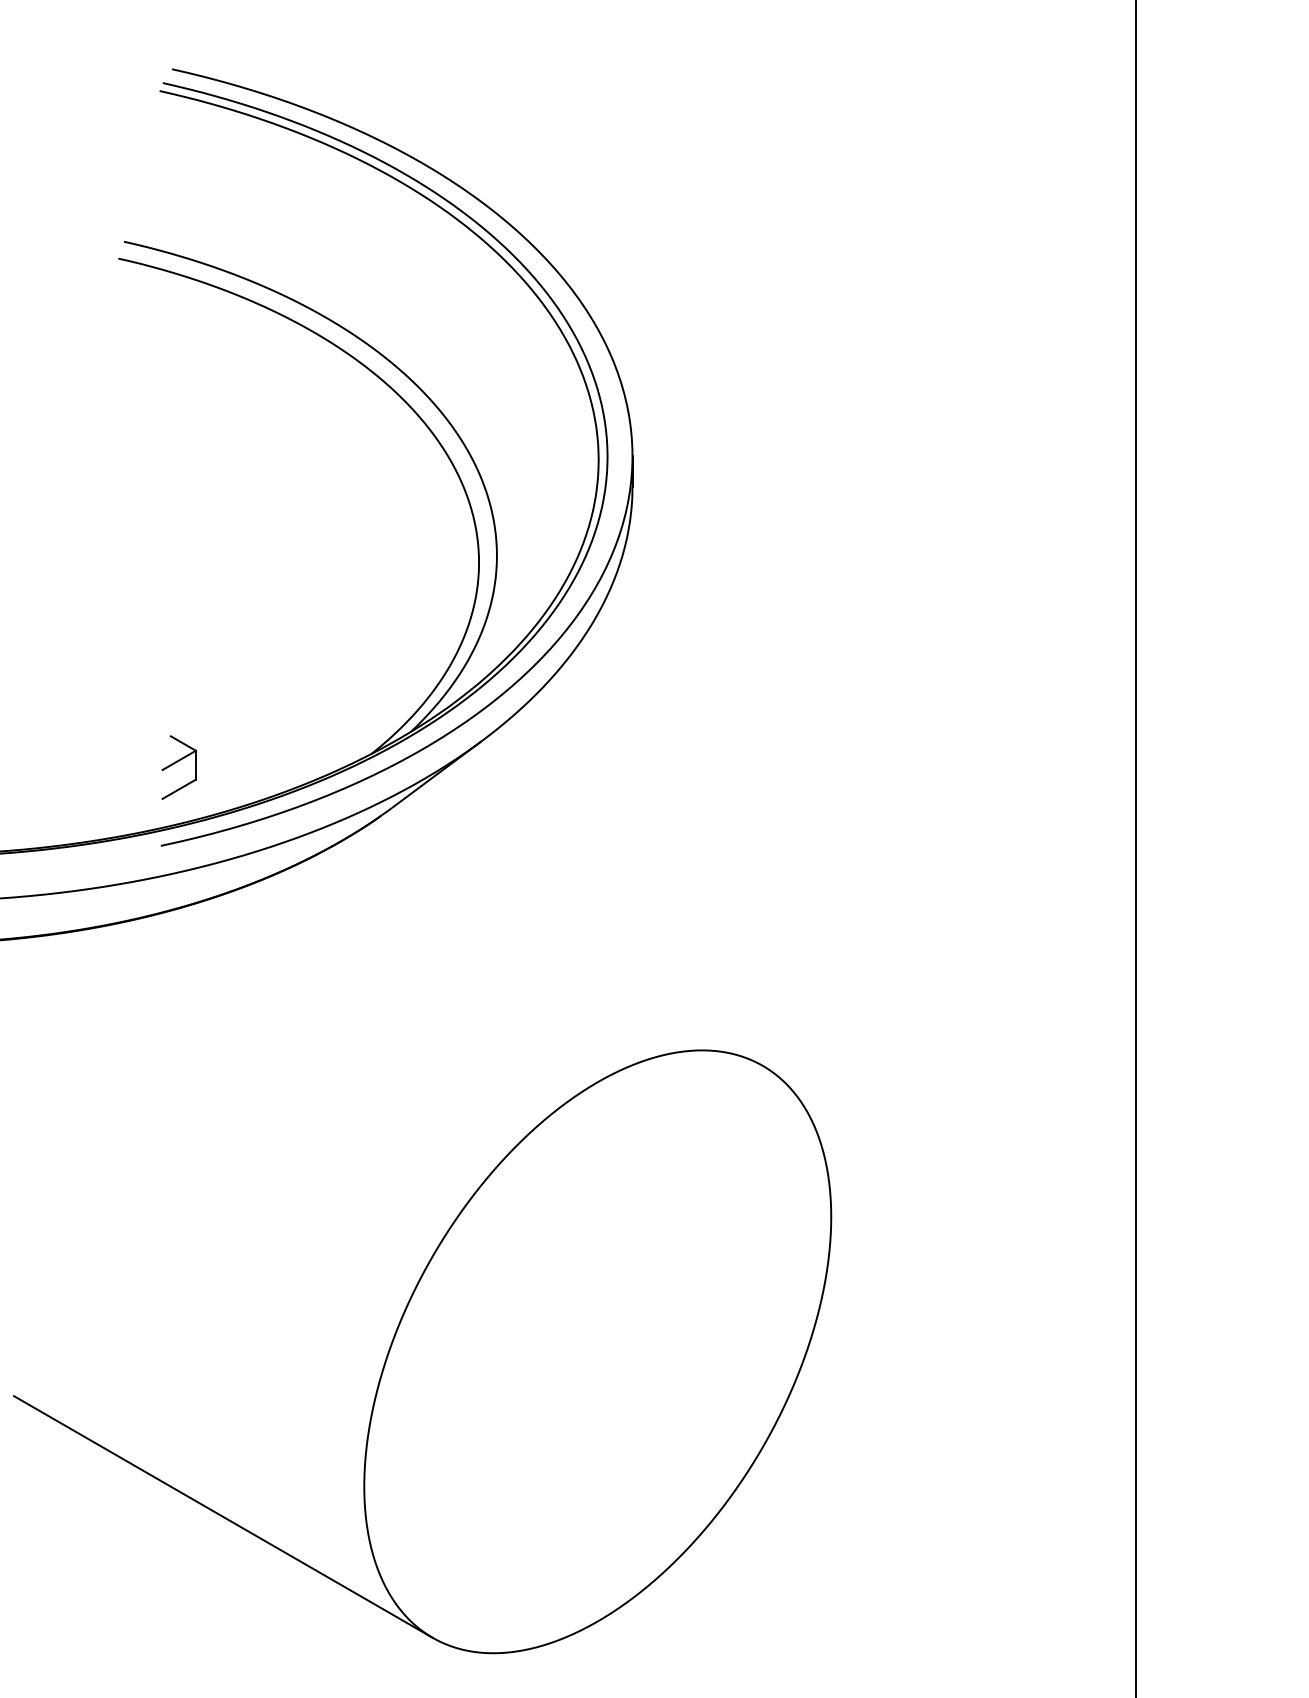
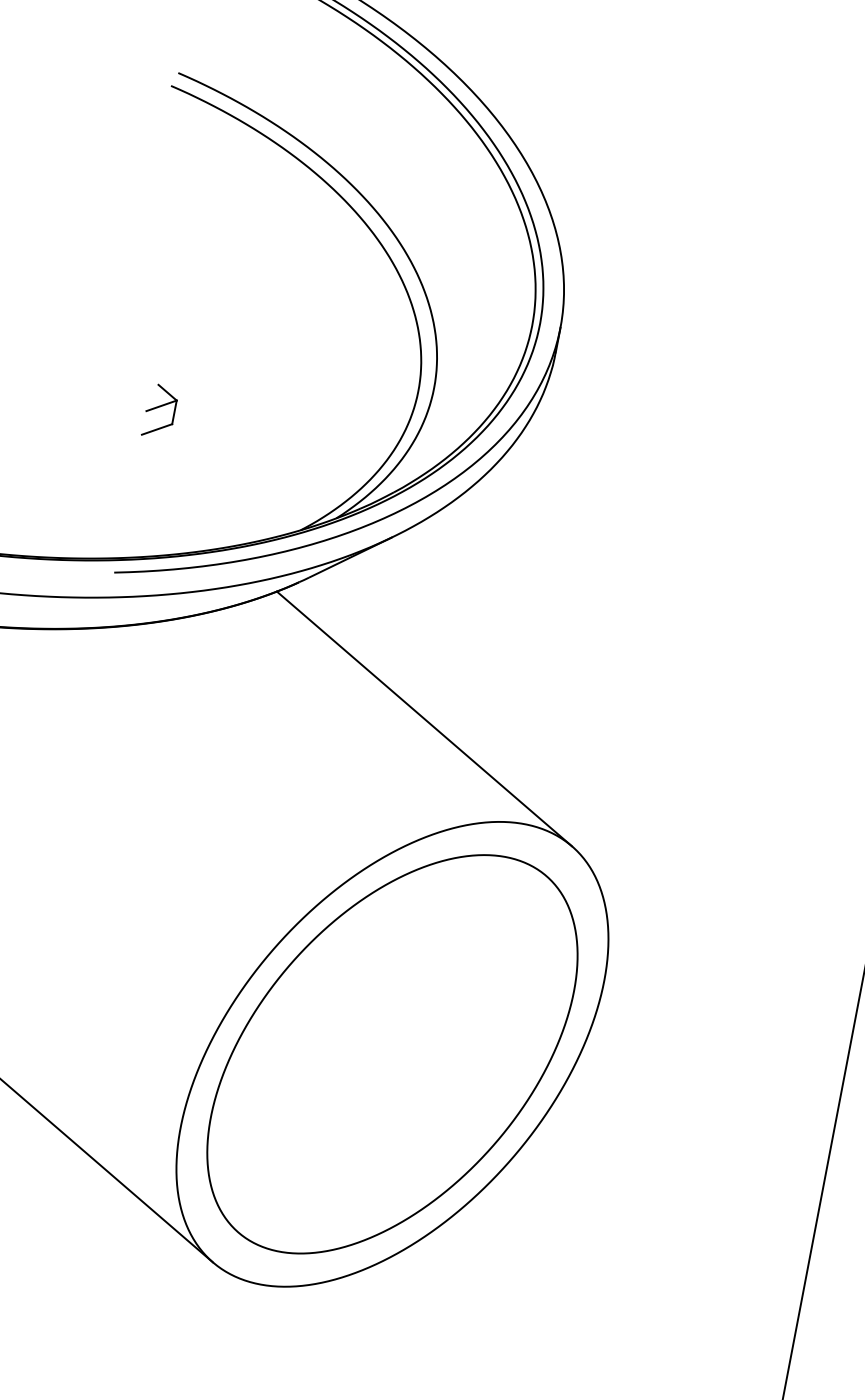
part: (178, 767) -> (159, 411), moved
line: (559, 948) -> (424, 718), added
part: (597, 1351) -> (392, 1054), added

